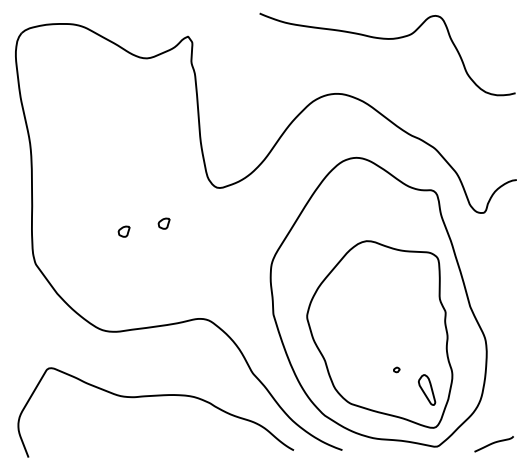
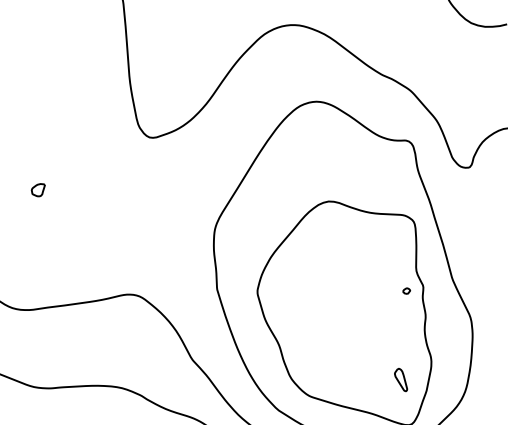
part: (163, 223) -> (85, 180), removed
part: (396, 369) -> (406, 290), moved
part: (426, 390) -> (400, 380), size x0.62

